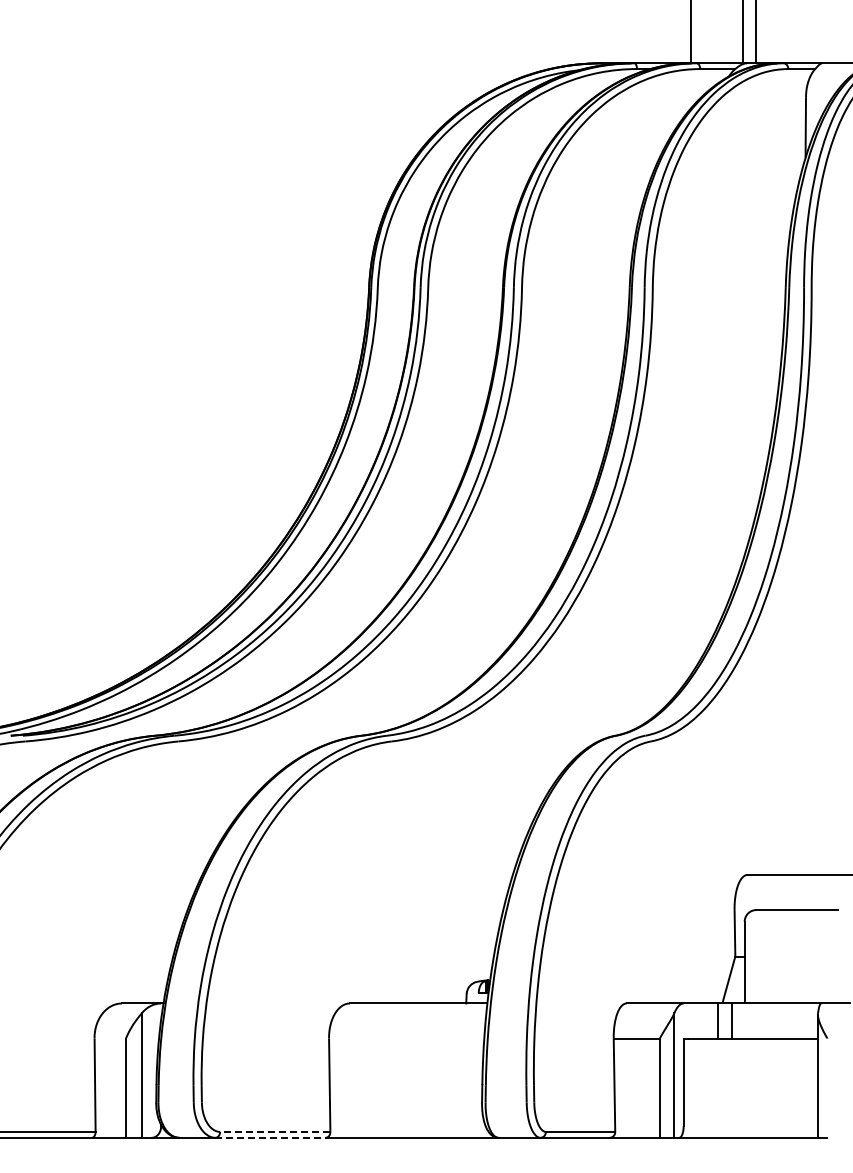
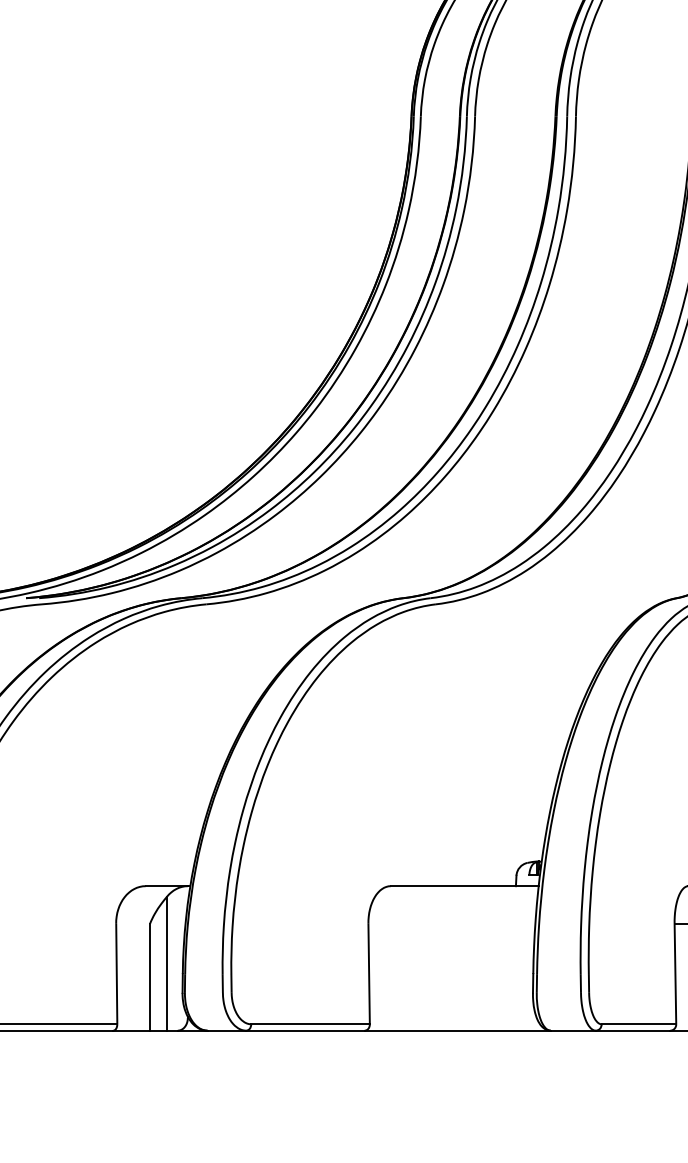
line: (274, 1131) -> (309, 1023), dashed -> solid
line: (271, 1137) -> (306, 1030), dashed -> solid

